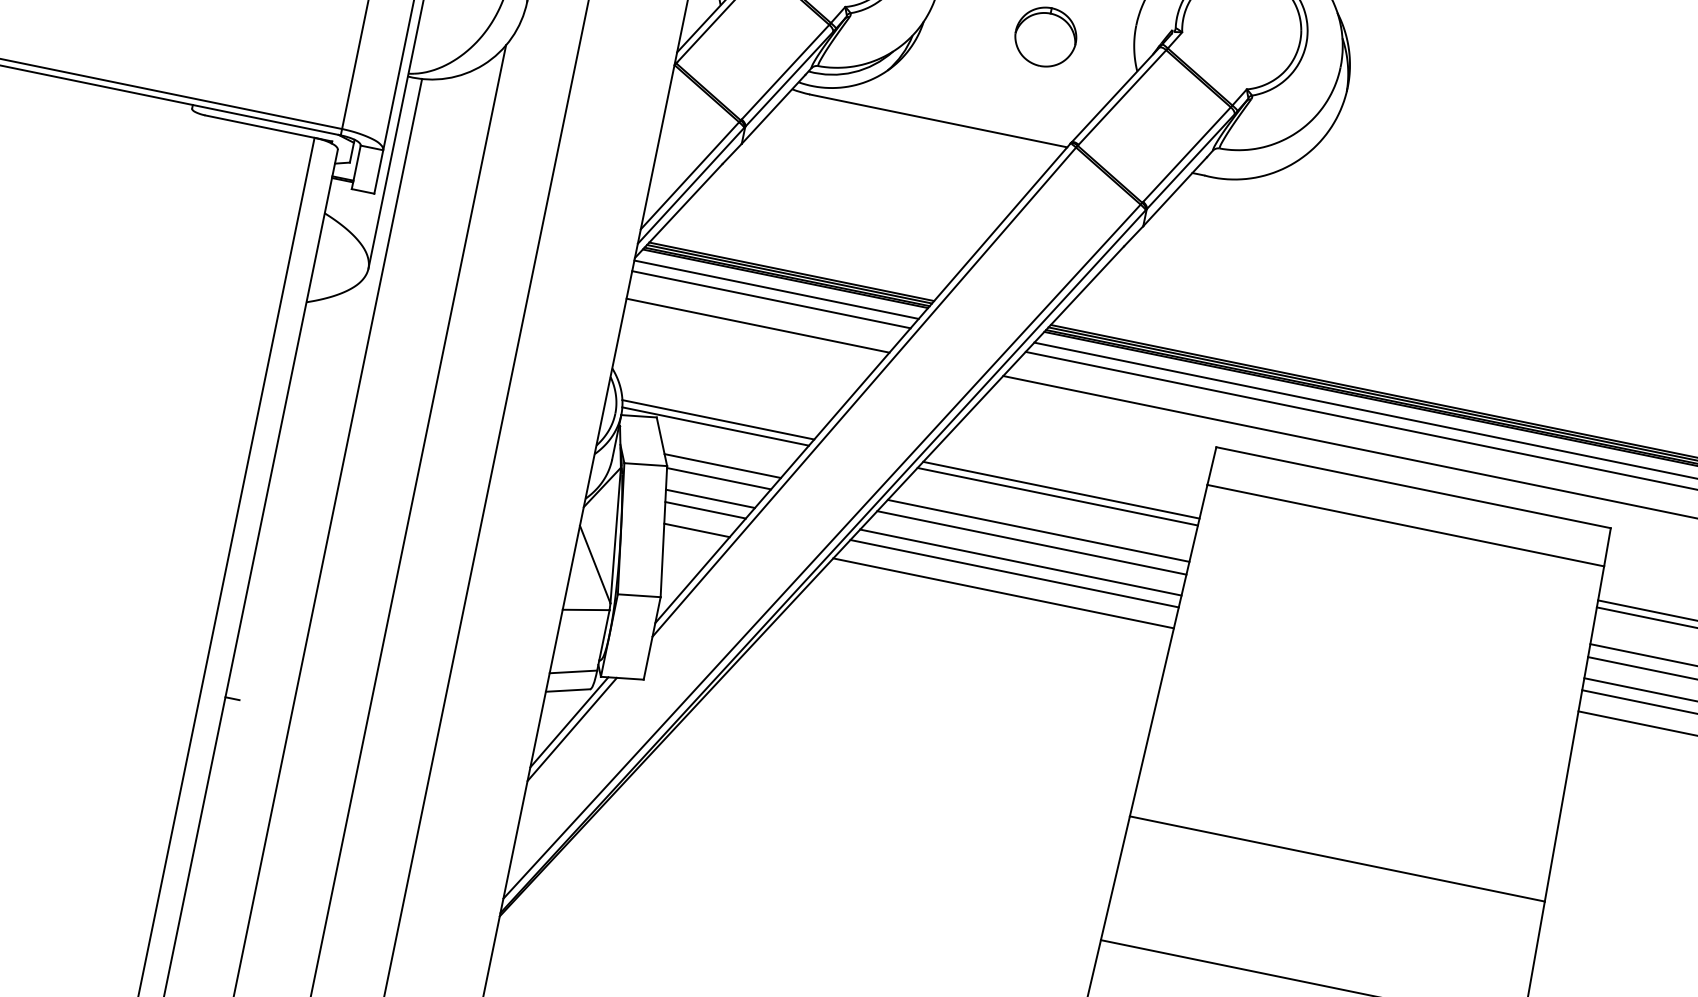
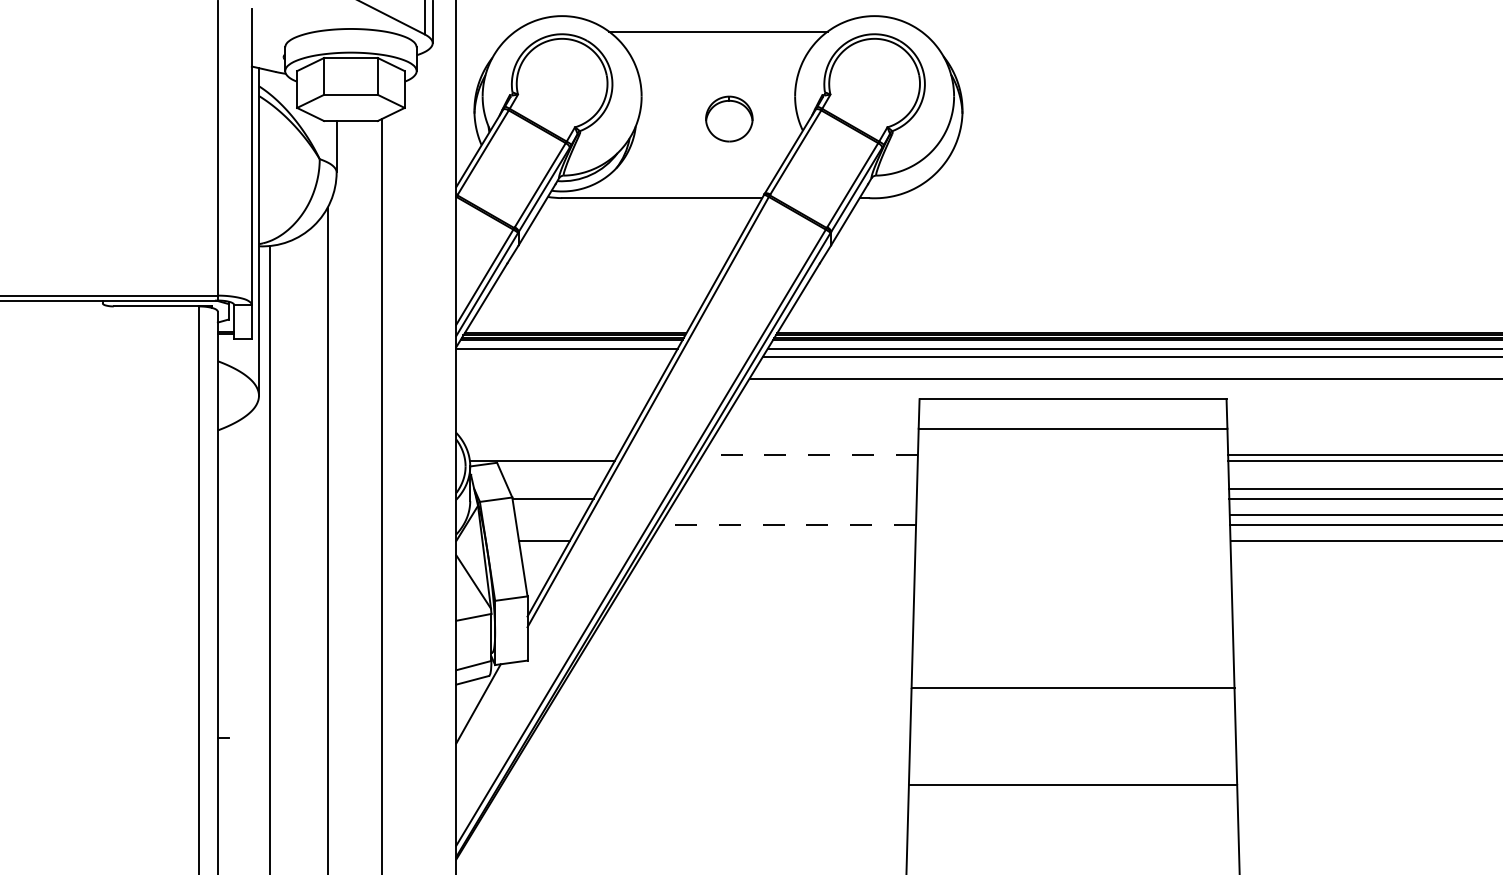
line: (771, 299) -> (564, 357), removed
line: (757, 325) -> (558, 378), removed
line: (718, 420) -> (543, 455), removed
line: (722, 465) -> (553, 488), removed
line: (1061, 490) -> (810, 455), solid -> dashed
line: (1057, 496) -> (808, 460), removed
line: (710, 499) -> (549, 515), removed
line: (705, 510) -> (547, 524), removed
line: (1038, 530) -> (799, 488), removed
line: (1032, 542) -> (796, 498), removed
line: (1021, 562) -> (791, 515), removed
line: (1014, 573) -> (788, 524), solid -> dashed
line: (1002, 592) -> (782, 540), removed
line: (571, 729) -> (481, 708), removed

